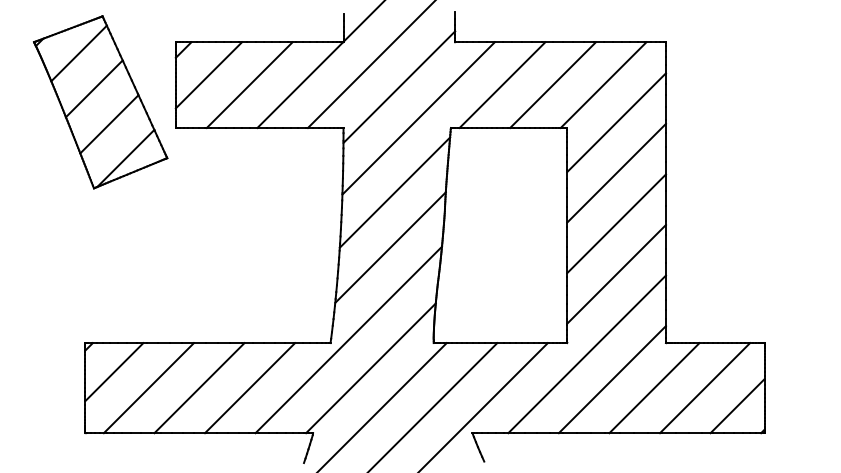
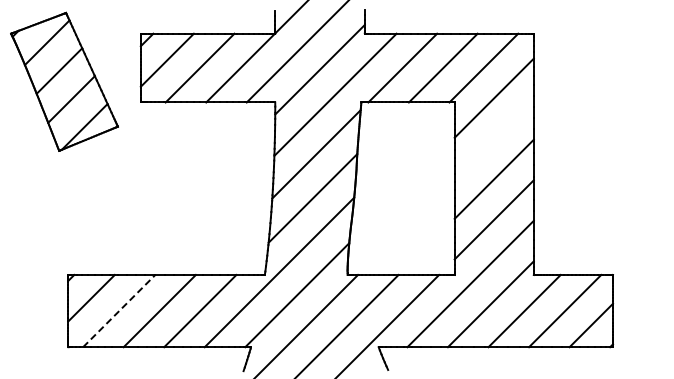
part: (100, 101) -> (64, 81), moved
line: (615, 172) -> (493, 138), removed
line: (149, 387) -> (119, 310), solid -> dashed

